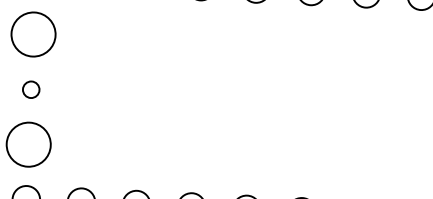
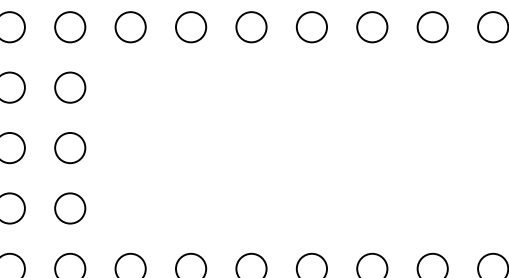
circle: (33, 34) -> (70, 87), size x0.62
circle: (31, 90) -> (70, 148), size x1.67
circle: (28, 144) -> (70, 208), size x0.62

